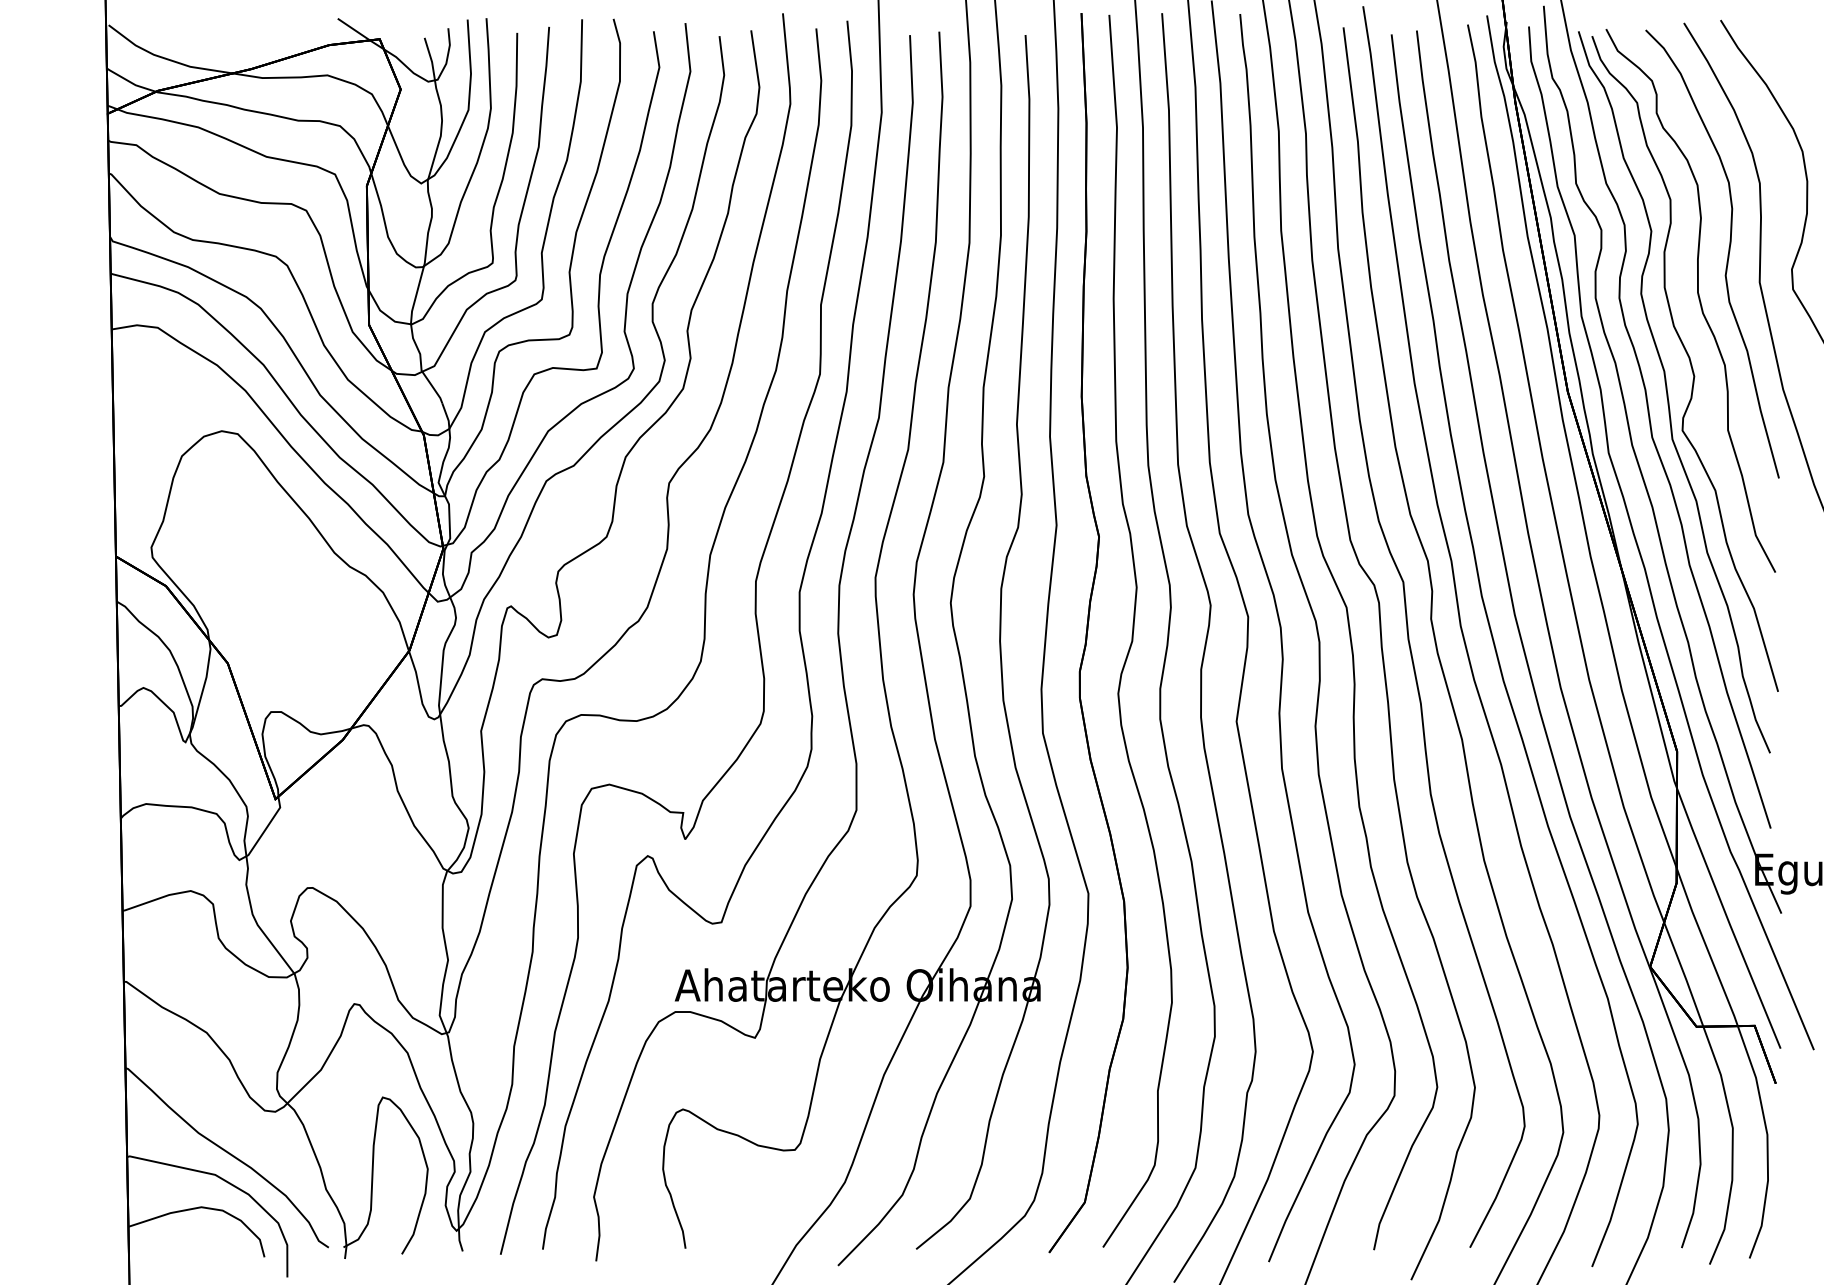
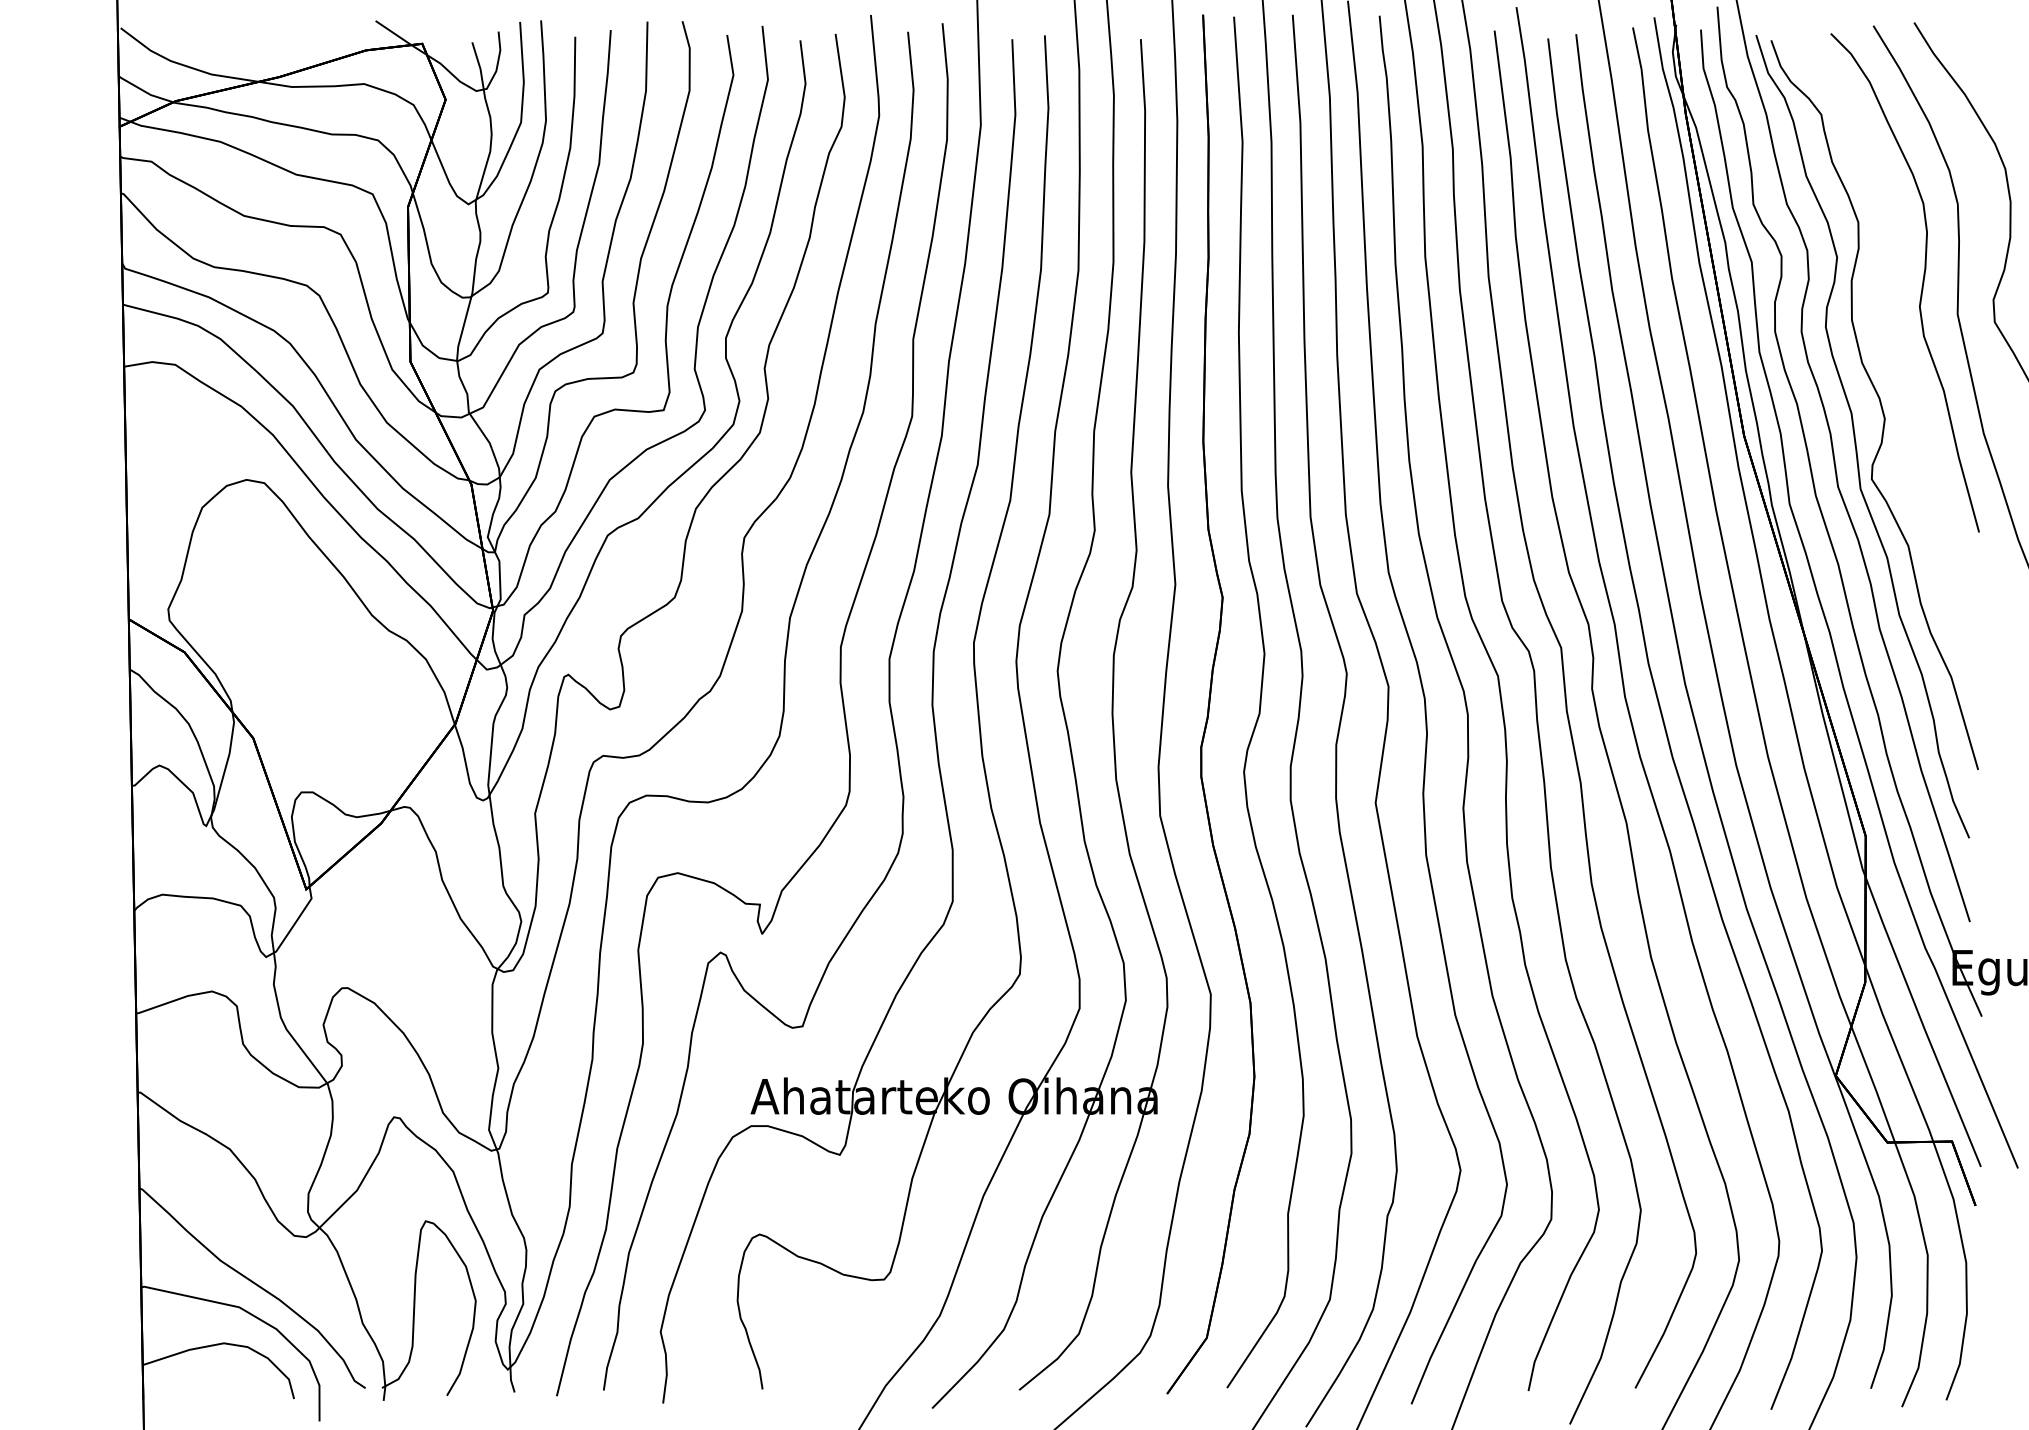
part: (1698, 298) -> (1889, 332), removed

